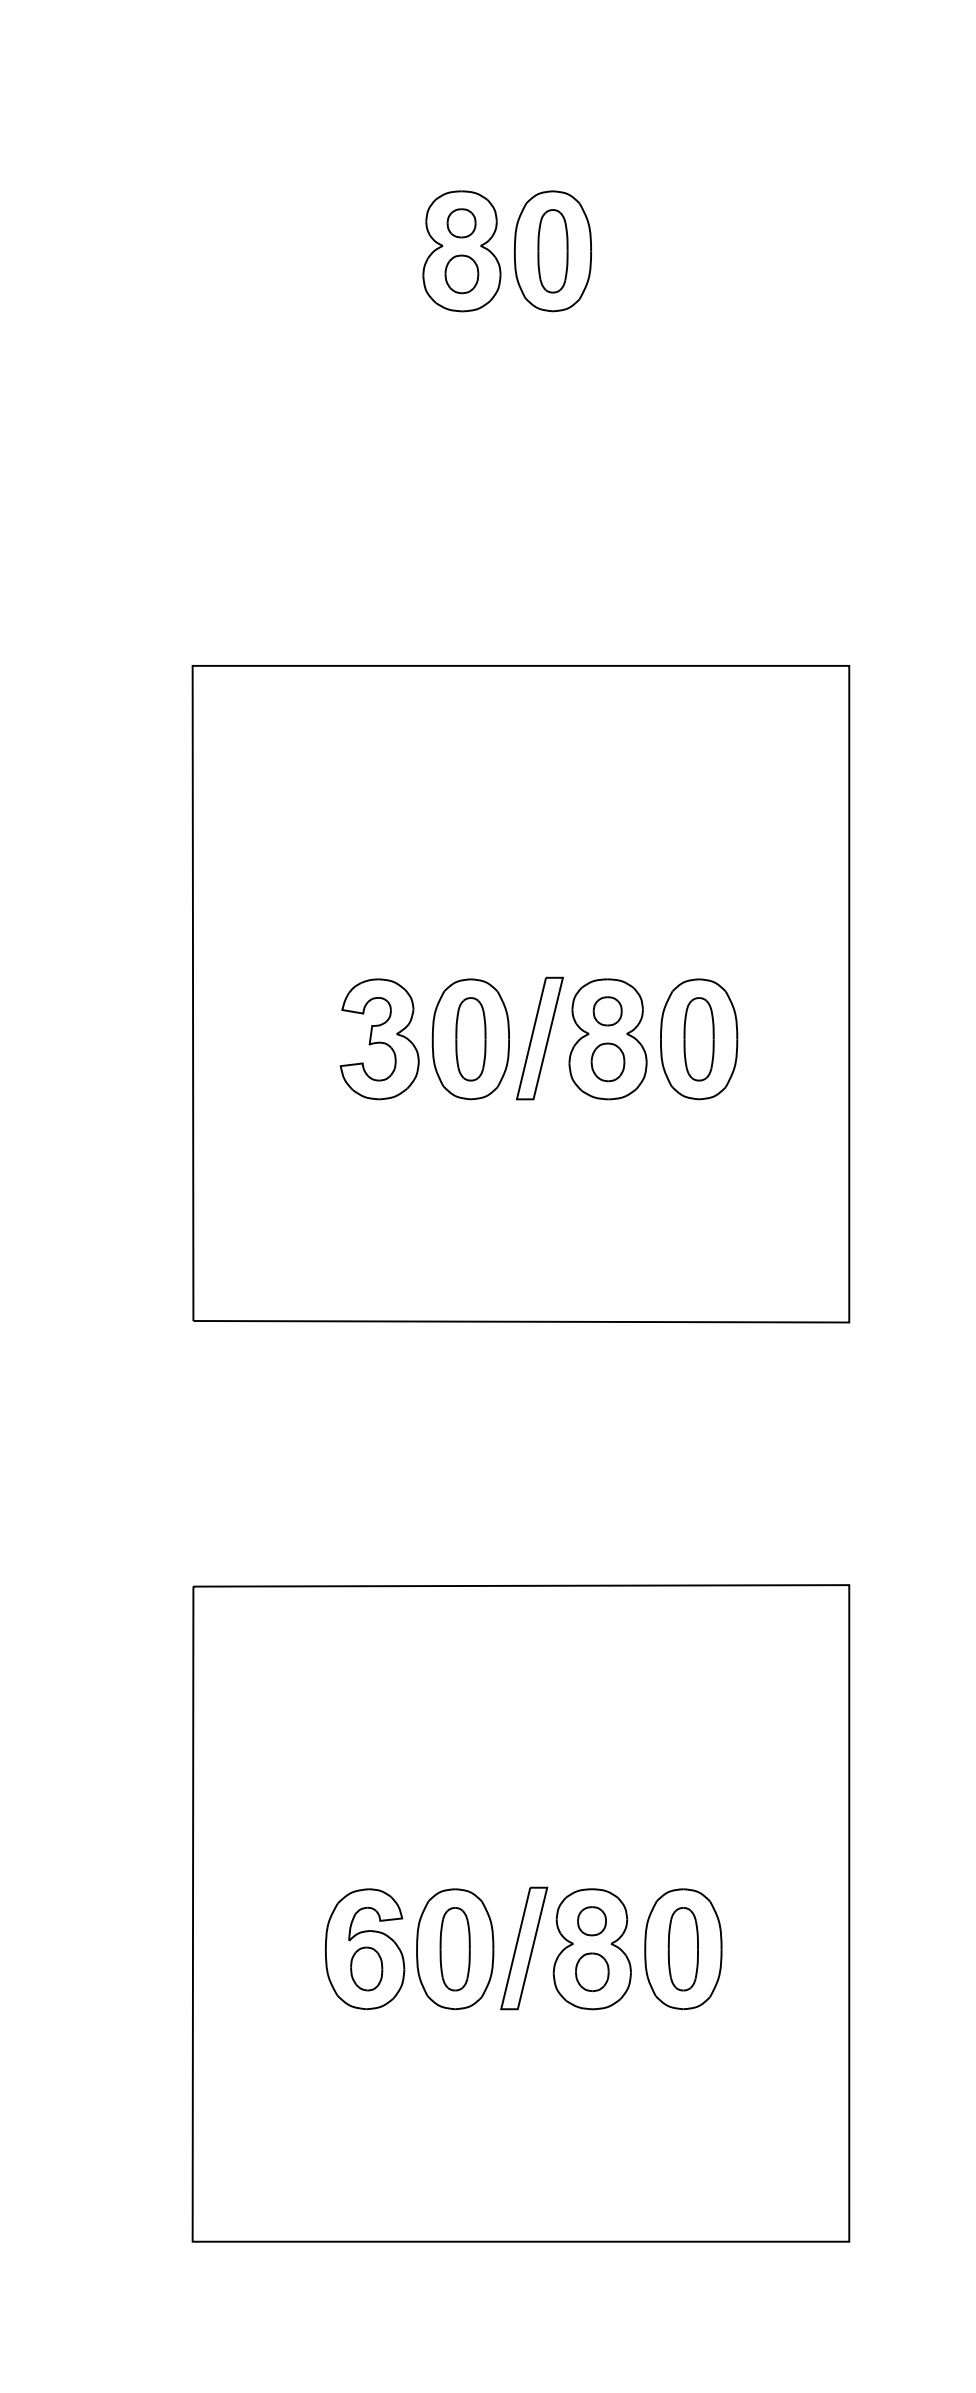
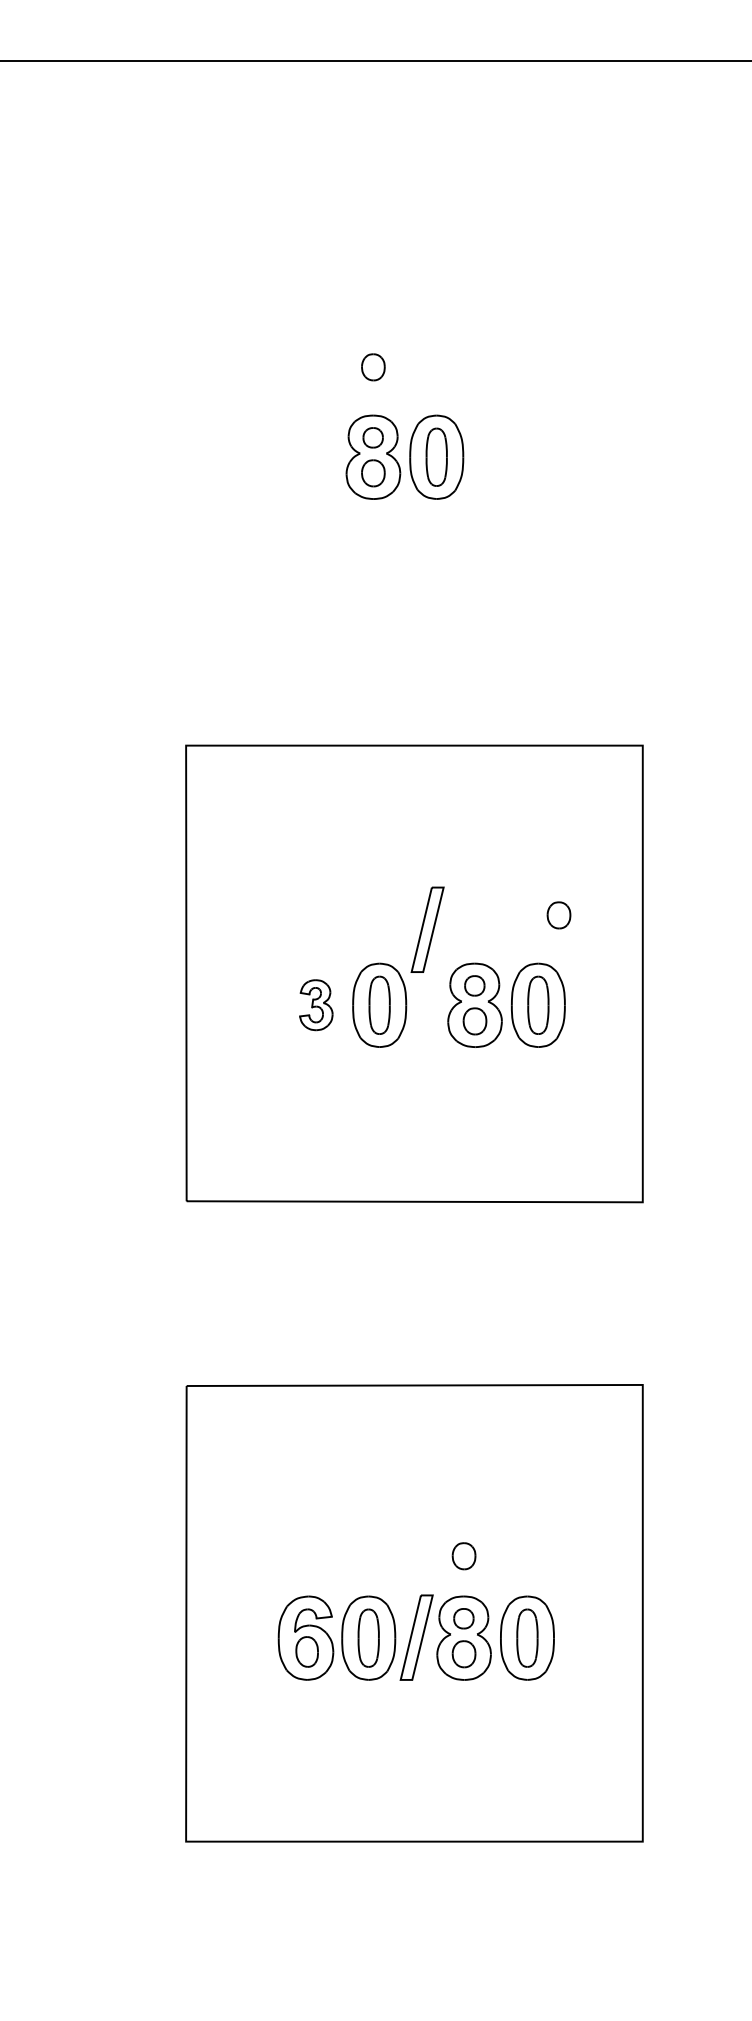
part: (462, 122) -> (373, 367), added
part: (728, 910) -> (558, 915), added
part: (380, 1038) -> (316, 1004), size x0.6
part: (539, 1038) -> (427, 929), moved
part: (591, 1831) -> (463, 1556), added

